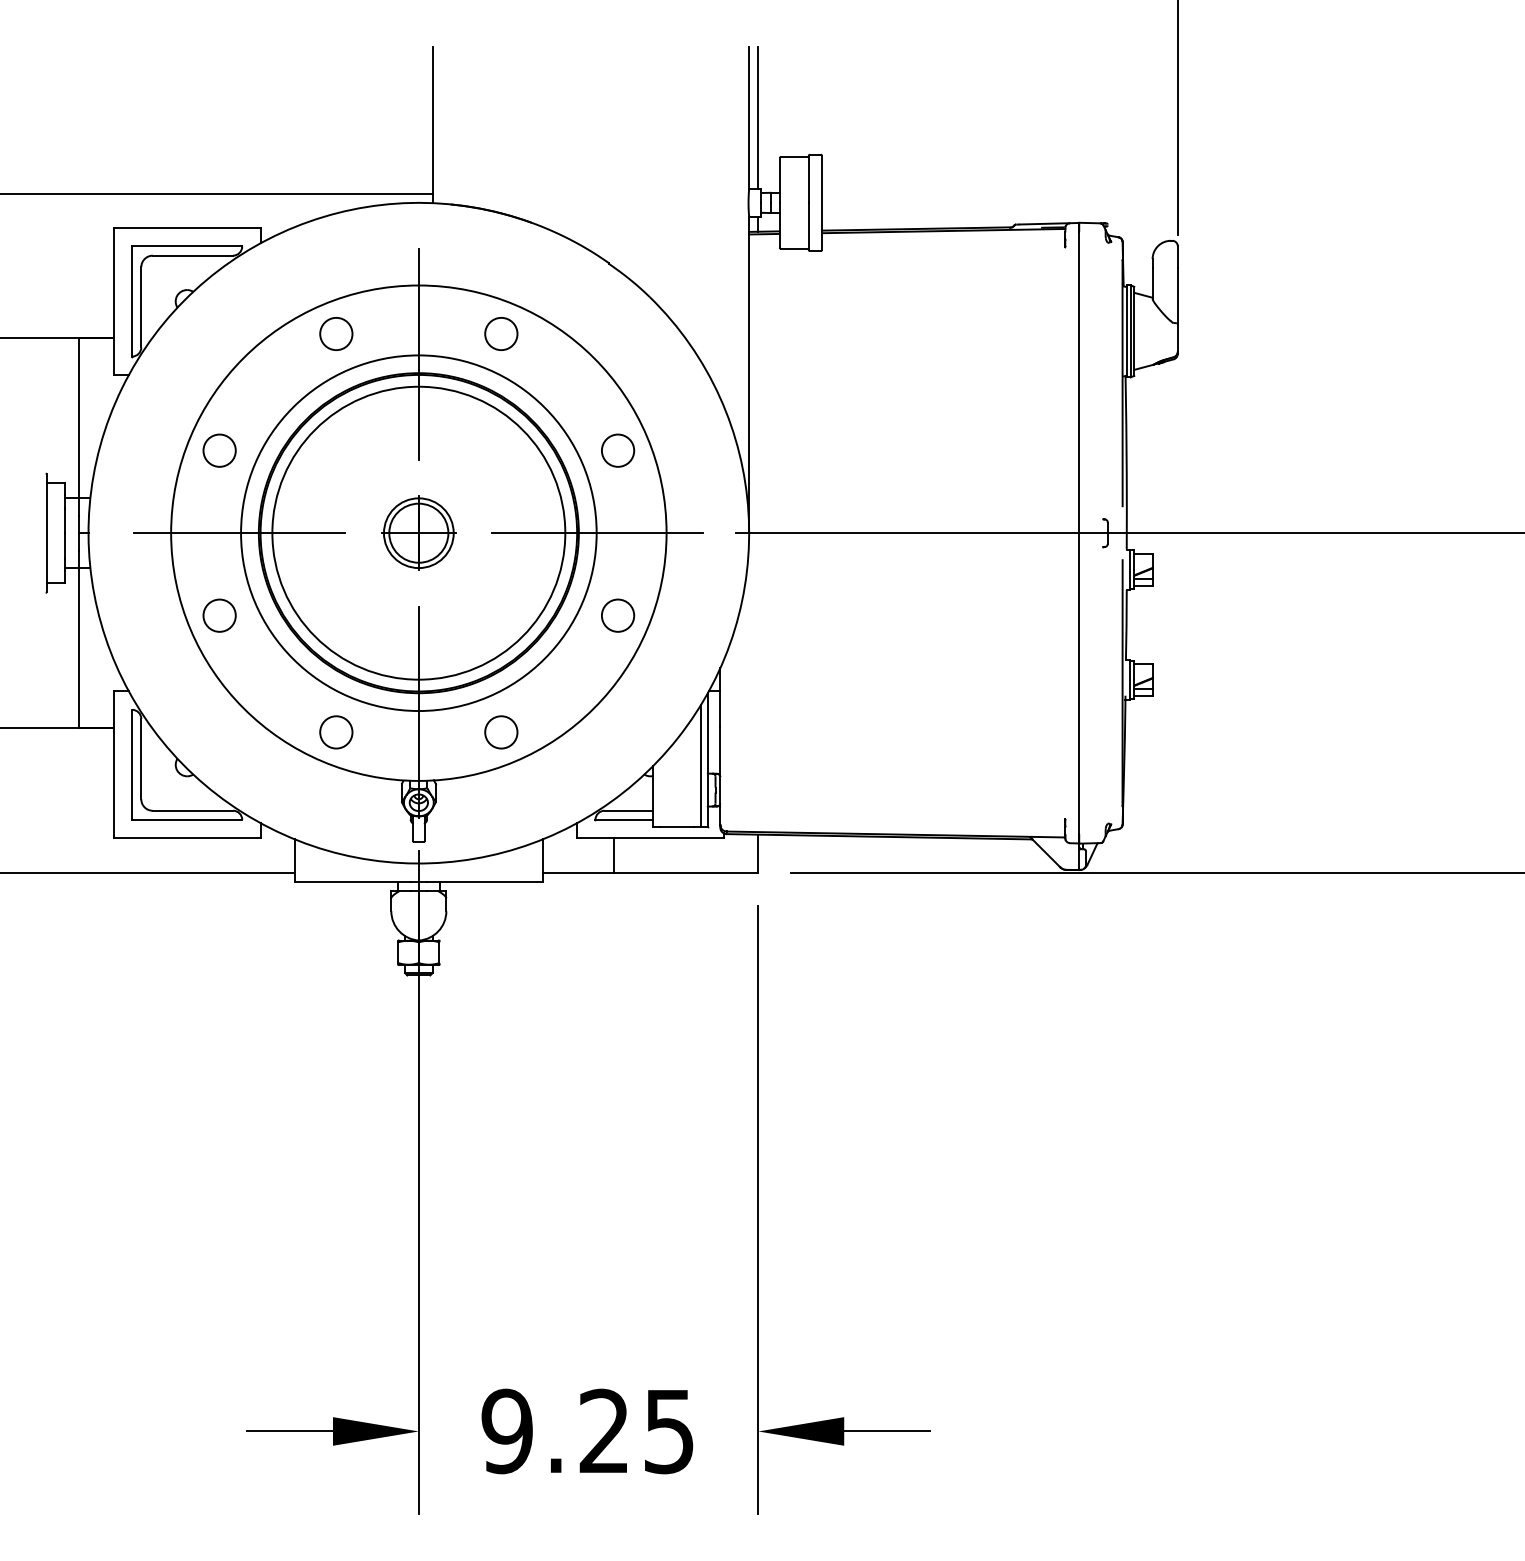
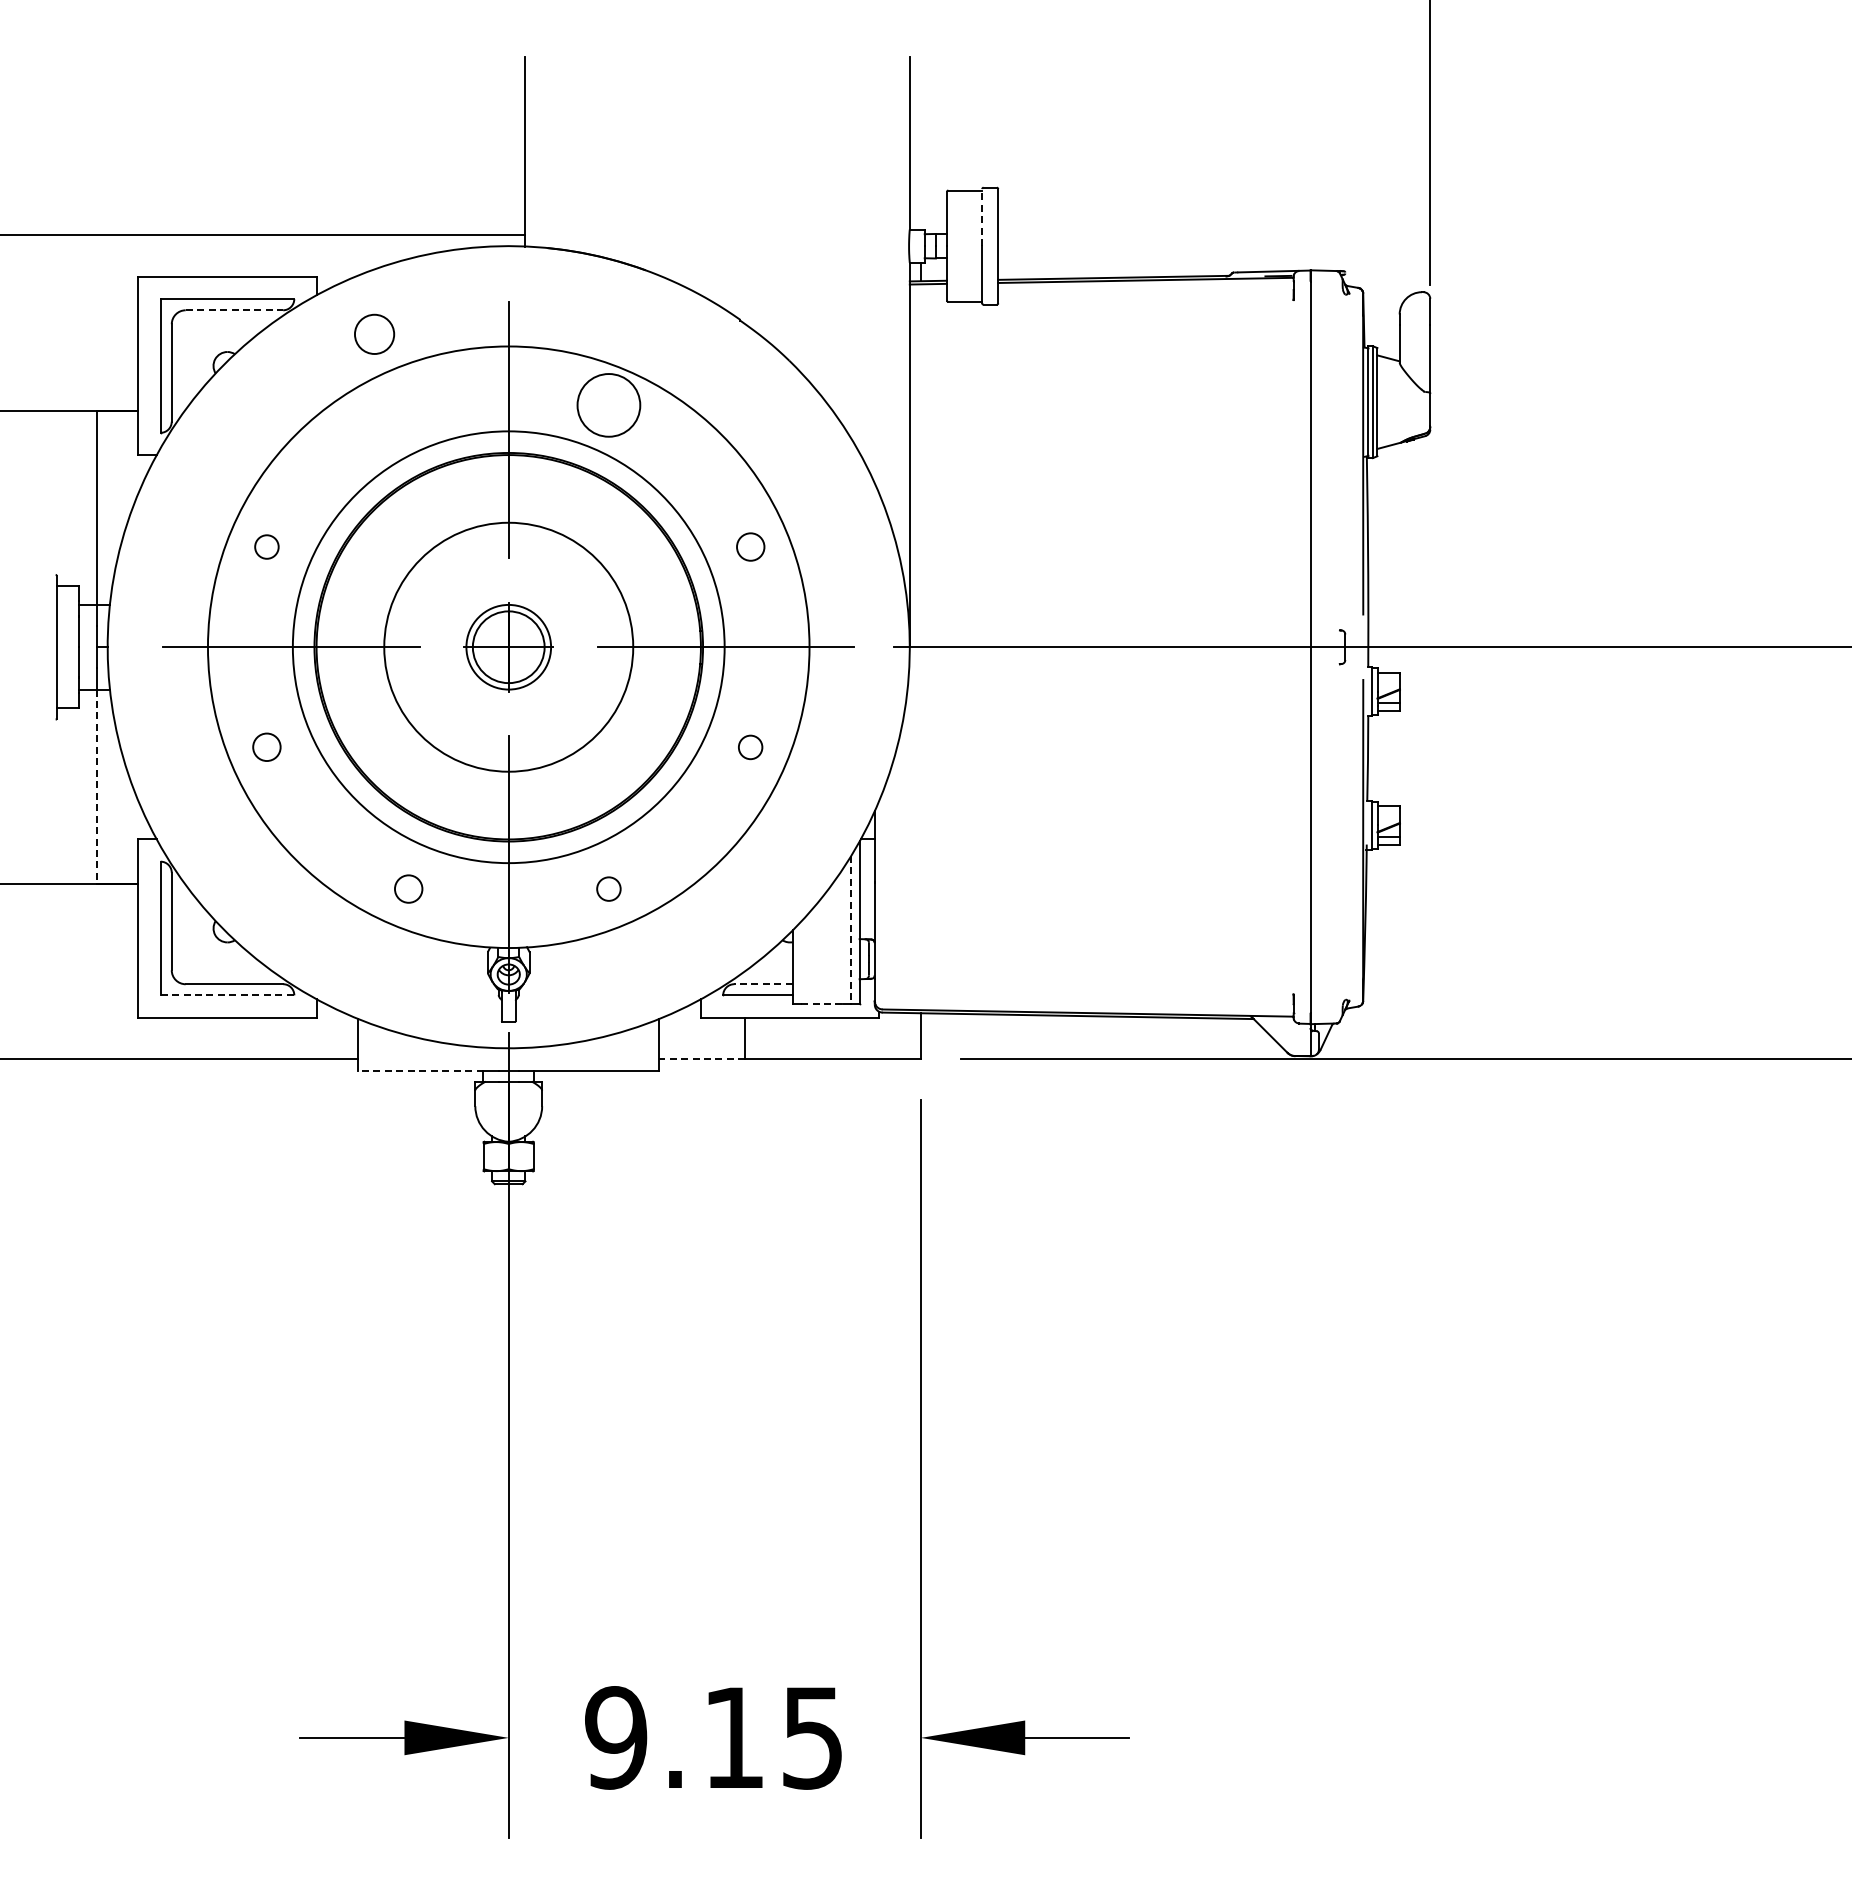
line: (757, 117) -> (920, 142), removed
line: (809, 179) -> (982, 217), solid -> dashed
line: (192, 255) -> (234, 310), solid -> dashed
circle: (336, 333) -> (374, 333), moved
circle: (501, 333) -> (608, 404), size x1.6
circle: (219, 450) -> (266, 546), size x0.6
circle: (617, 450) -> (750, 546), size x0.7
circle: (418, 533) -> (508, 647), size x0.7
circle: (219, 614) -> (266, 746), size x0.7
circle: (617, 615) -> (750, 747), size x0.6
line: (79, 648) -> (96, 787), solid -> dashed
circle: (336, 731) -> (408, 888), size x0.7
circle: (501, 731) -> (608, 888), size x0.6
line: (701, 765) -> (851, 929), solid -> dashed
line: (628, 810) -> (763, 984), solid -> dashed
line: (187, 820) -> (227, 995), solid -> dashed
line: (677, 826) -> (822, 1003), solid -> dashed
line: (577, 872) -> (701, 1059), solid -> dashed
line: (346, 881) -> (420, 1070), solid -> dashed
text: (603, 1430) -> (733, 1736), 9.25 -> 9.15

